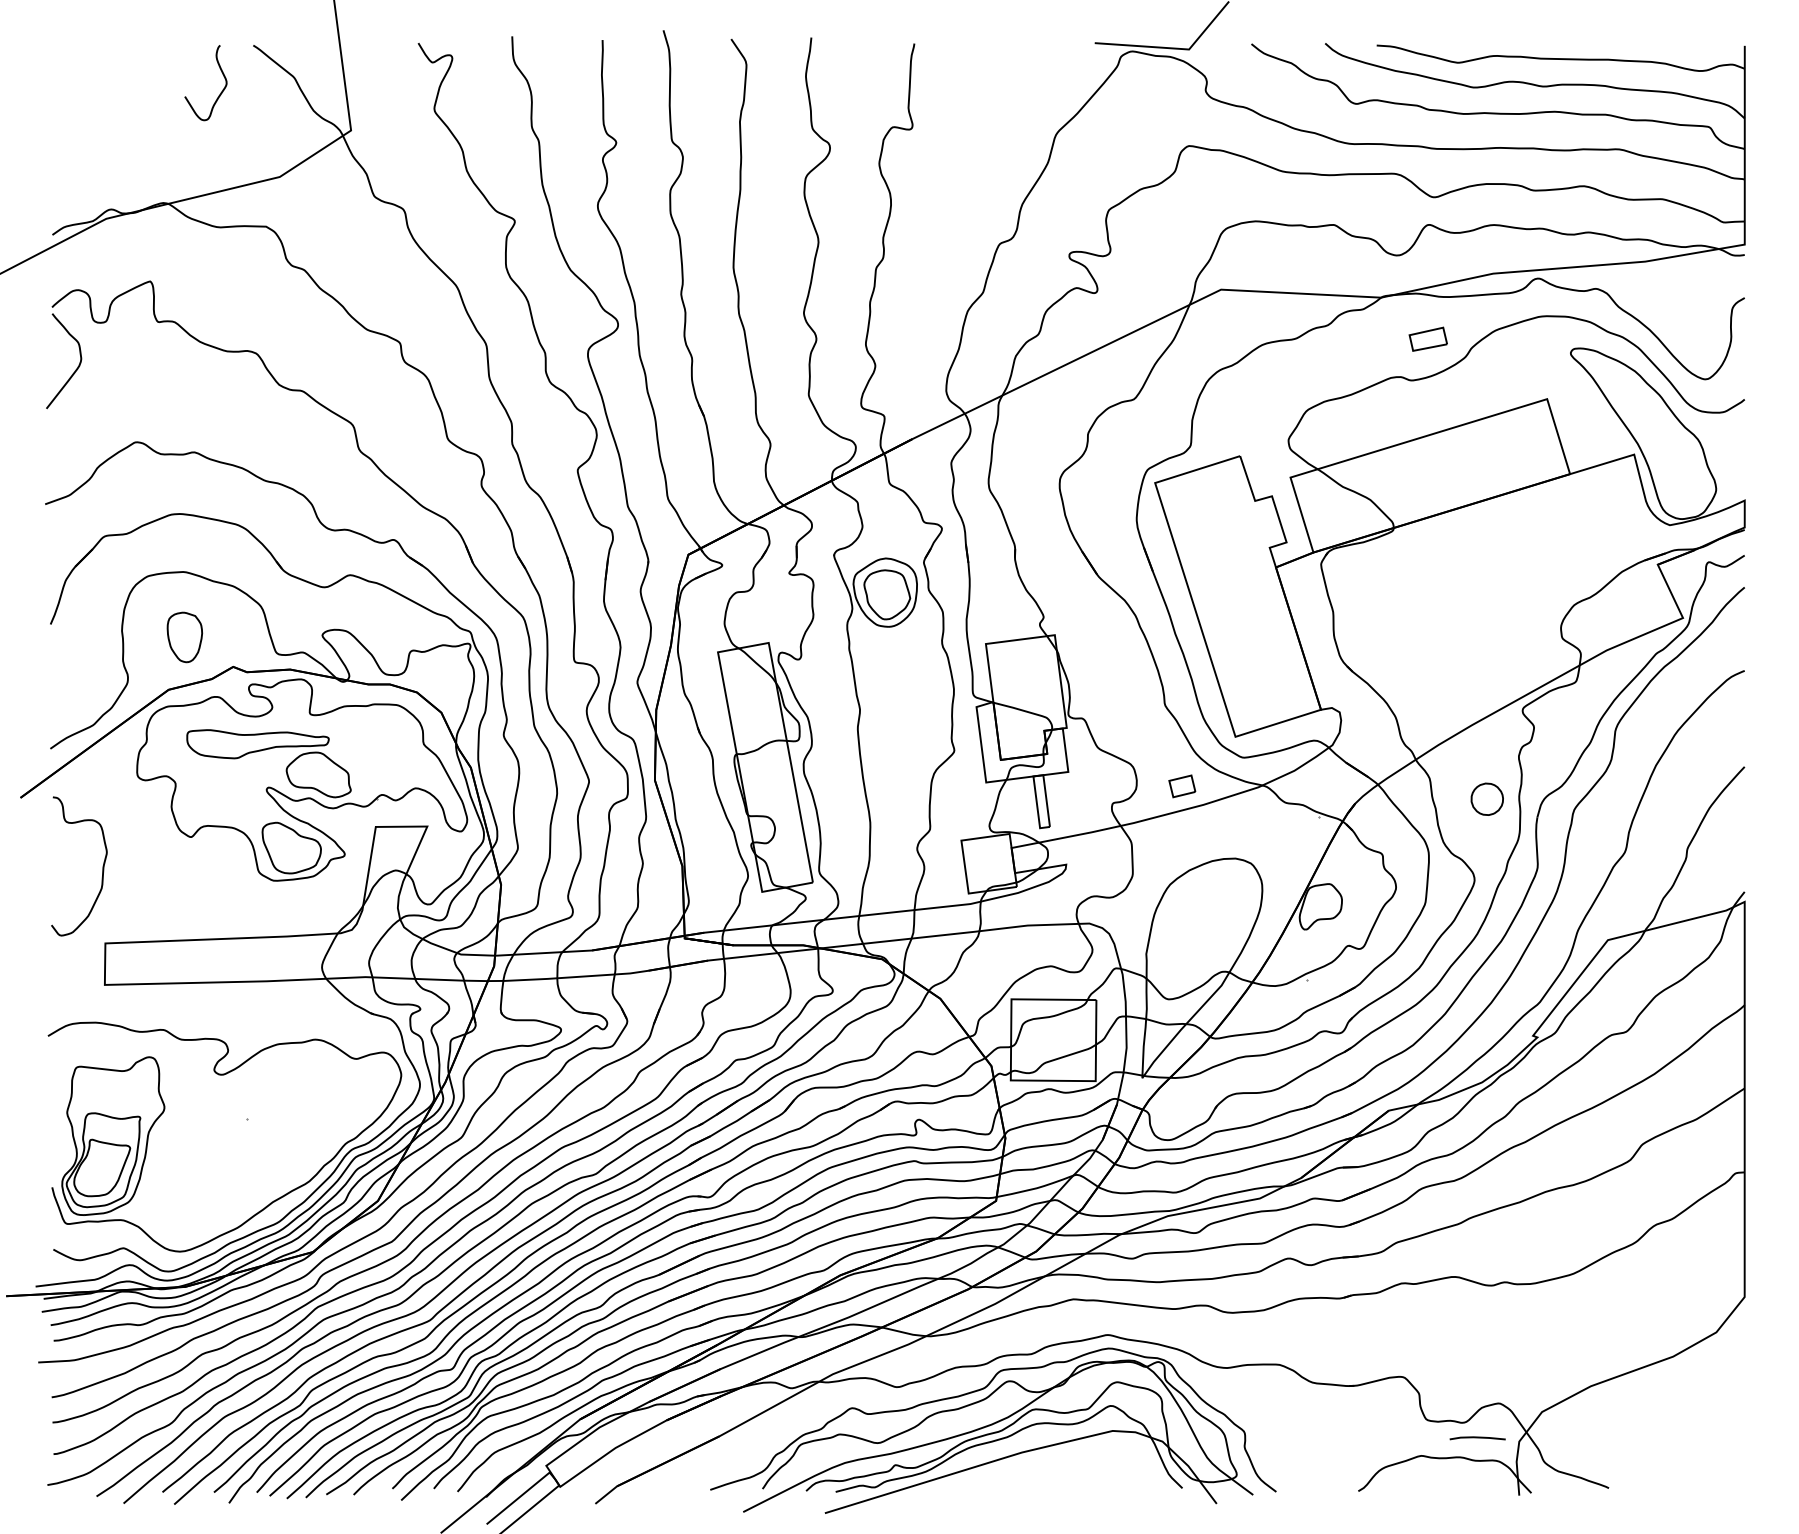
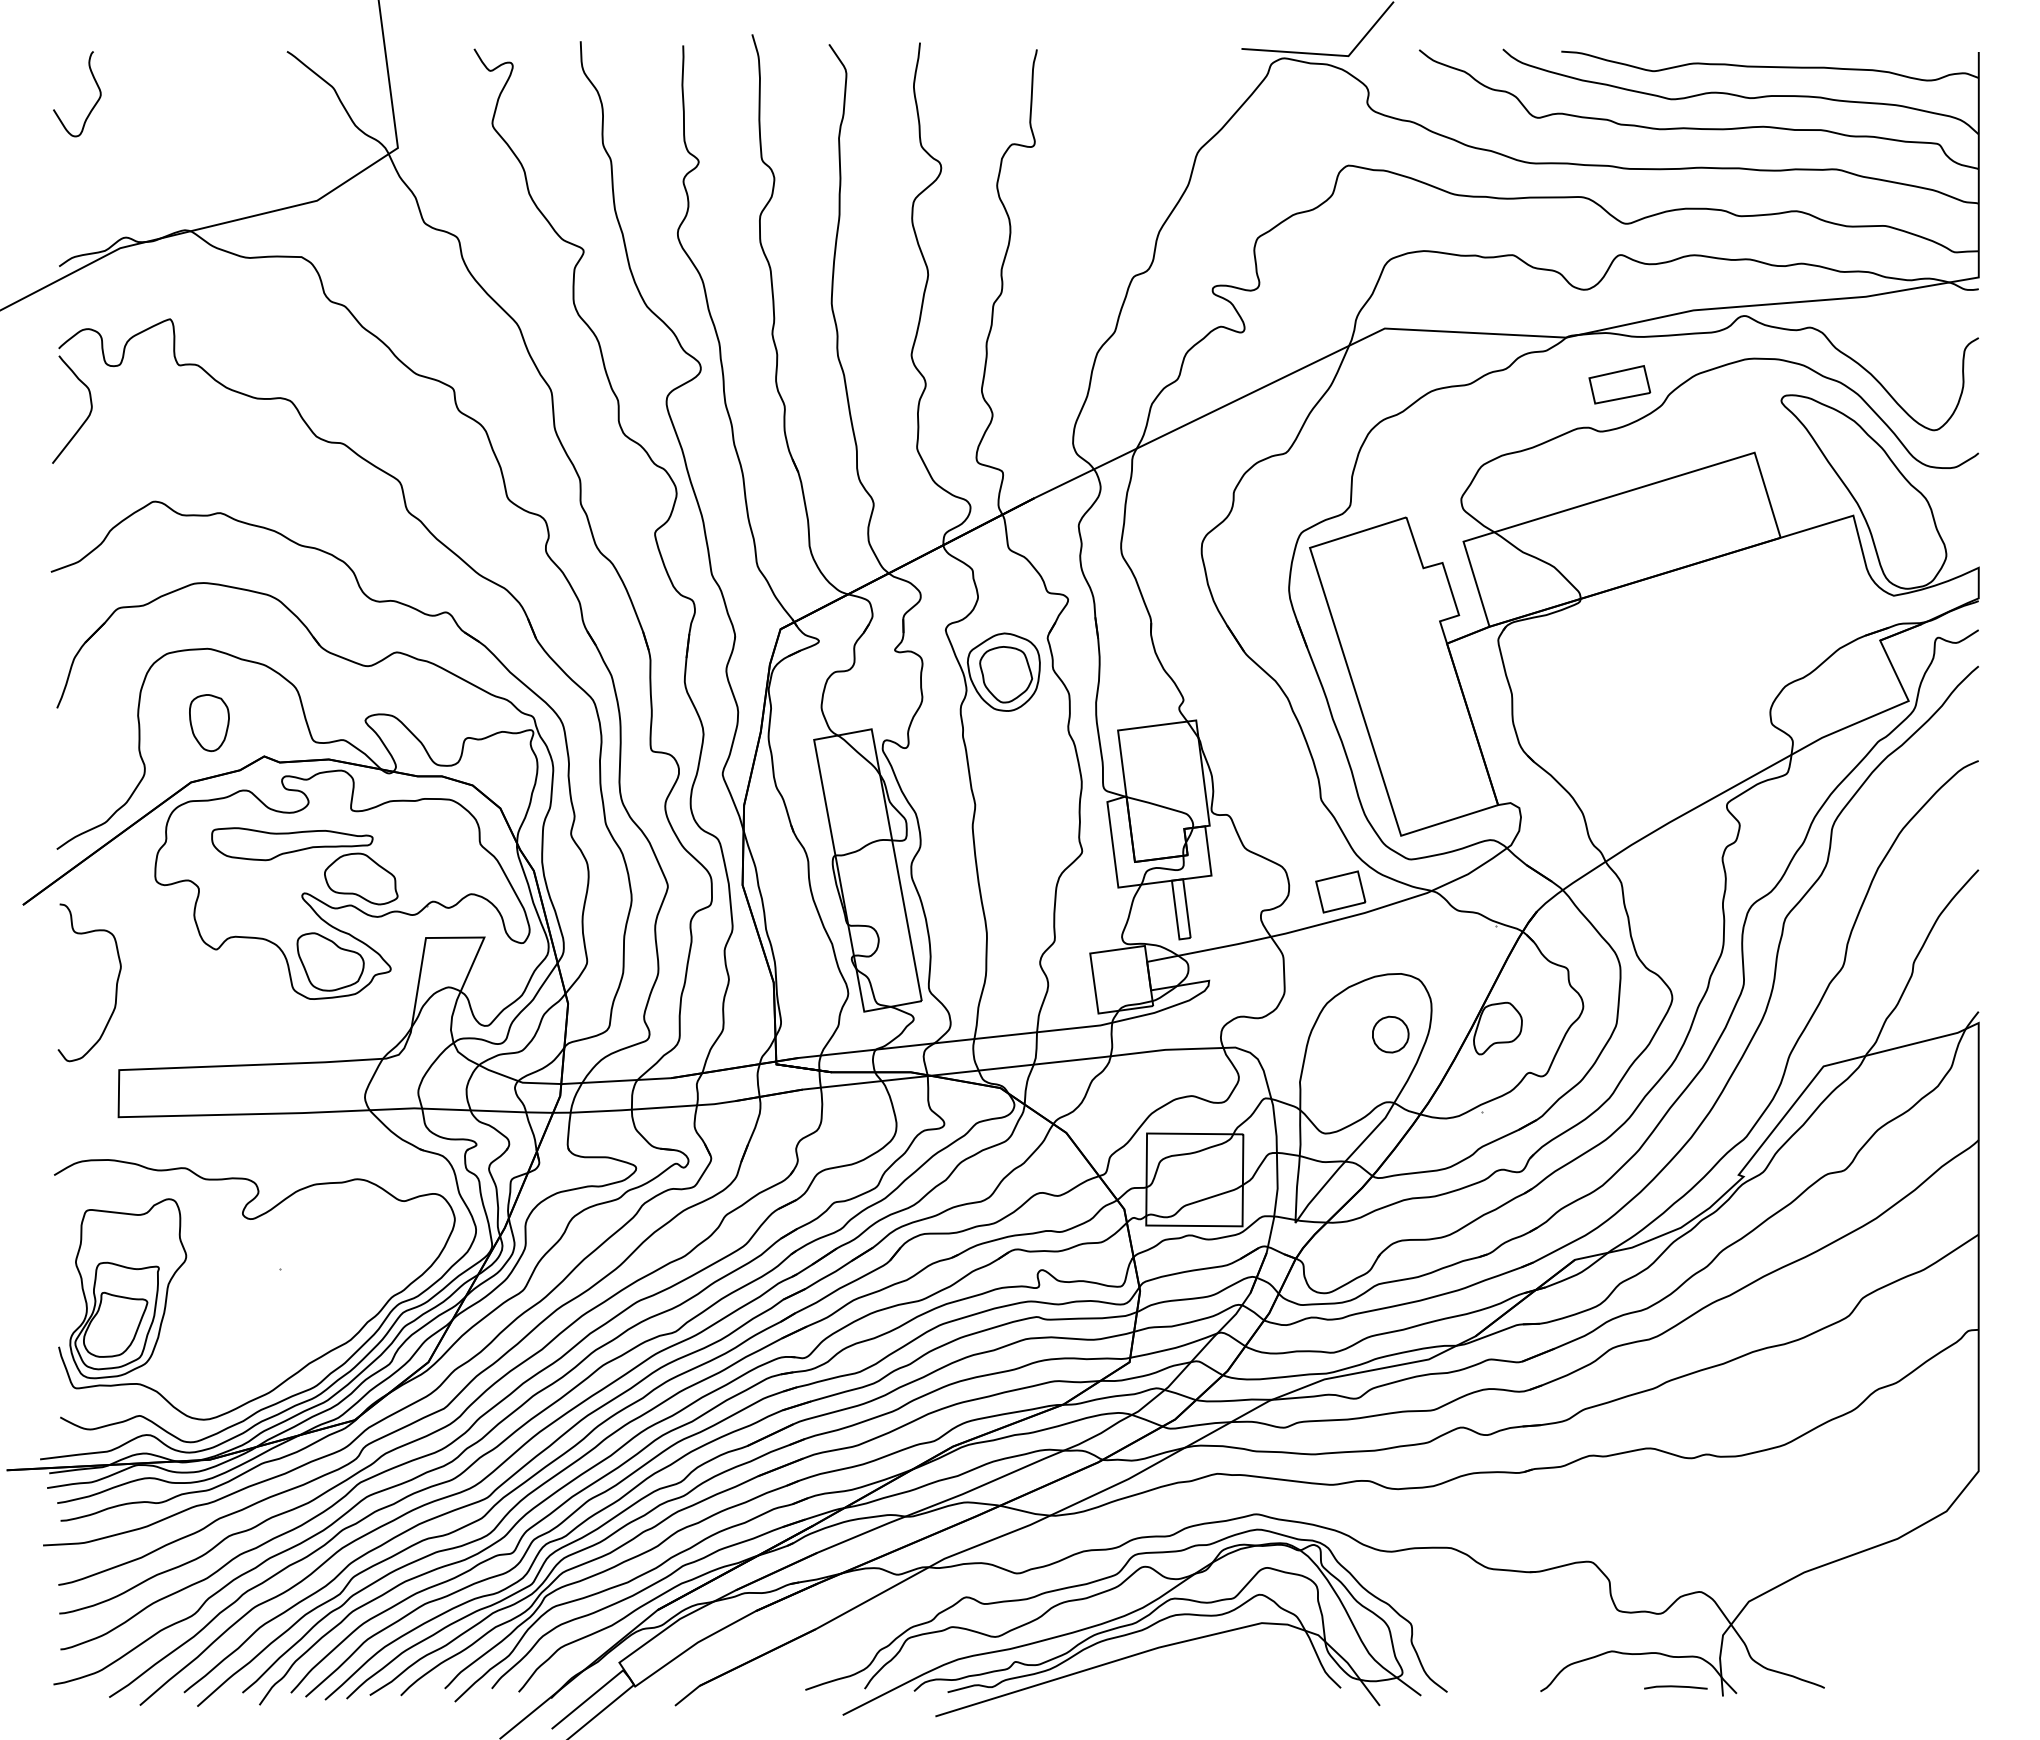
curve: (220, 93) -> (93, 105), moved
part: (1428, 338) -> (1619, 384), size x1.43
part: (1182, 785) -> (1340, 891), size x1.67
part: (1487, 799) -> (1390, 1034), moved
line: (1477, 1438) -> (1675, 1687), moved

